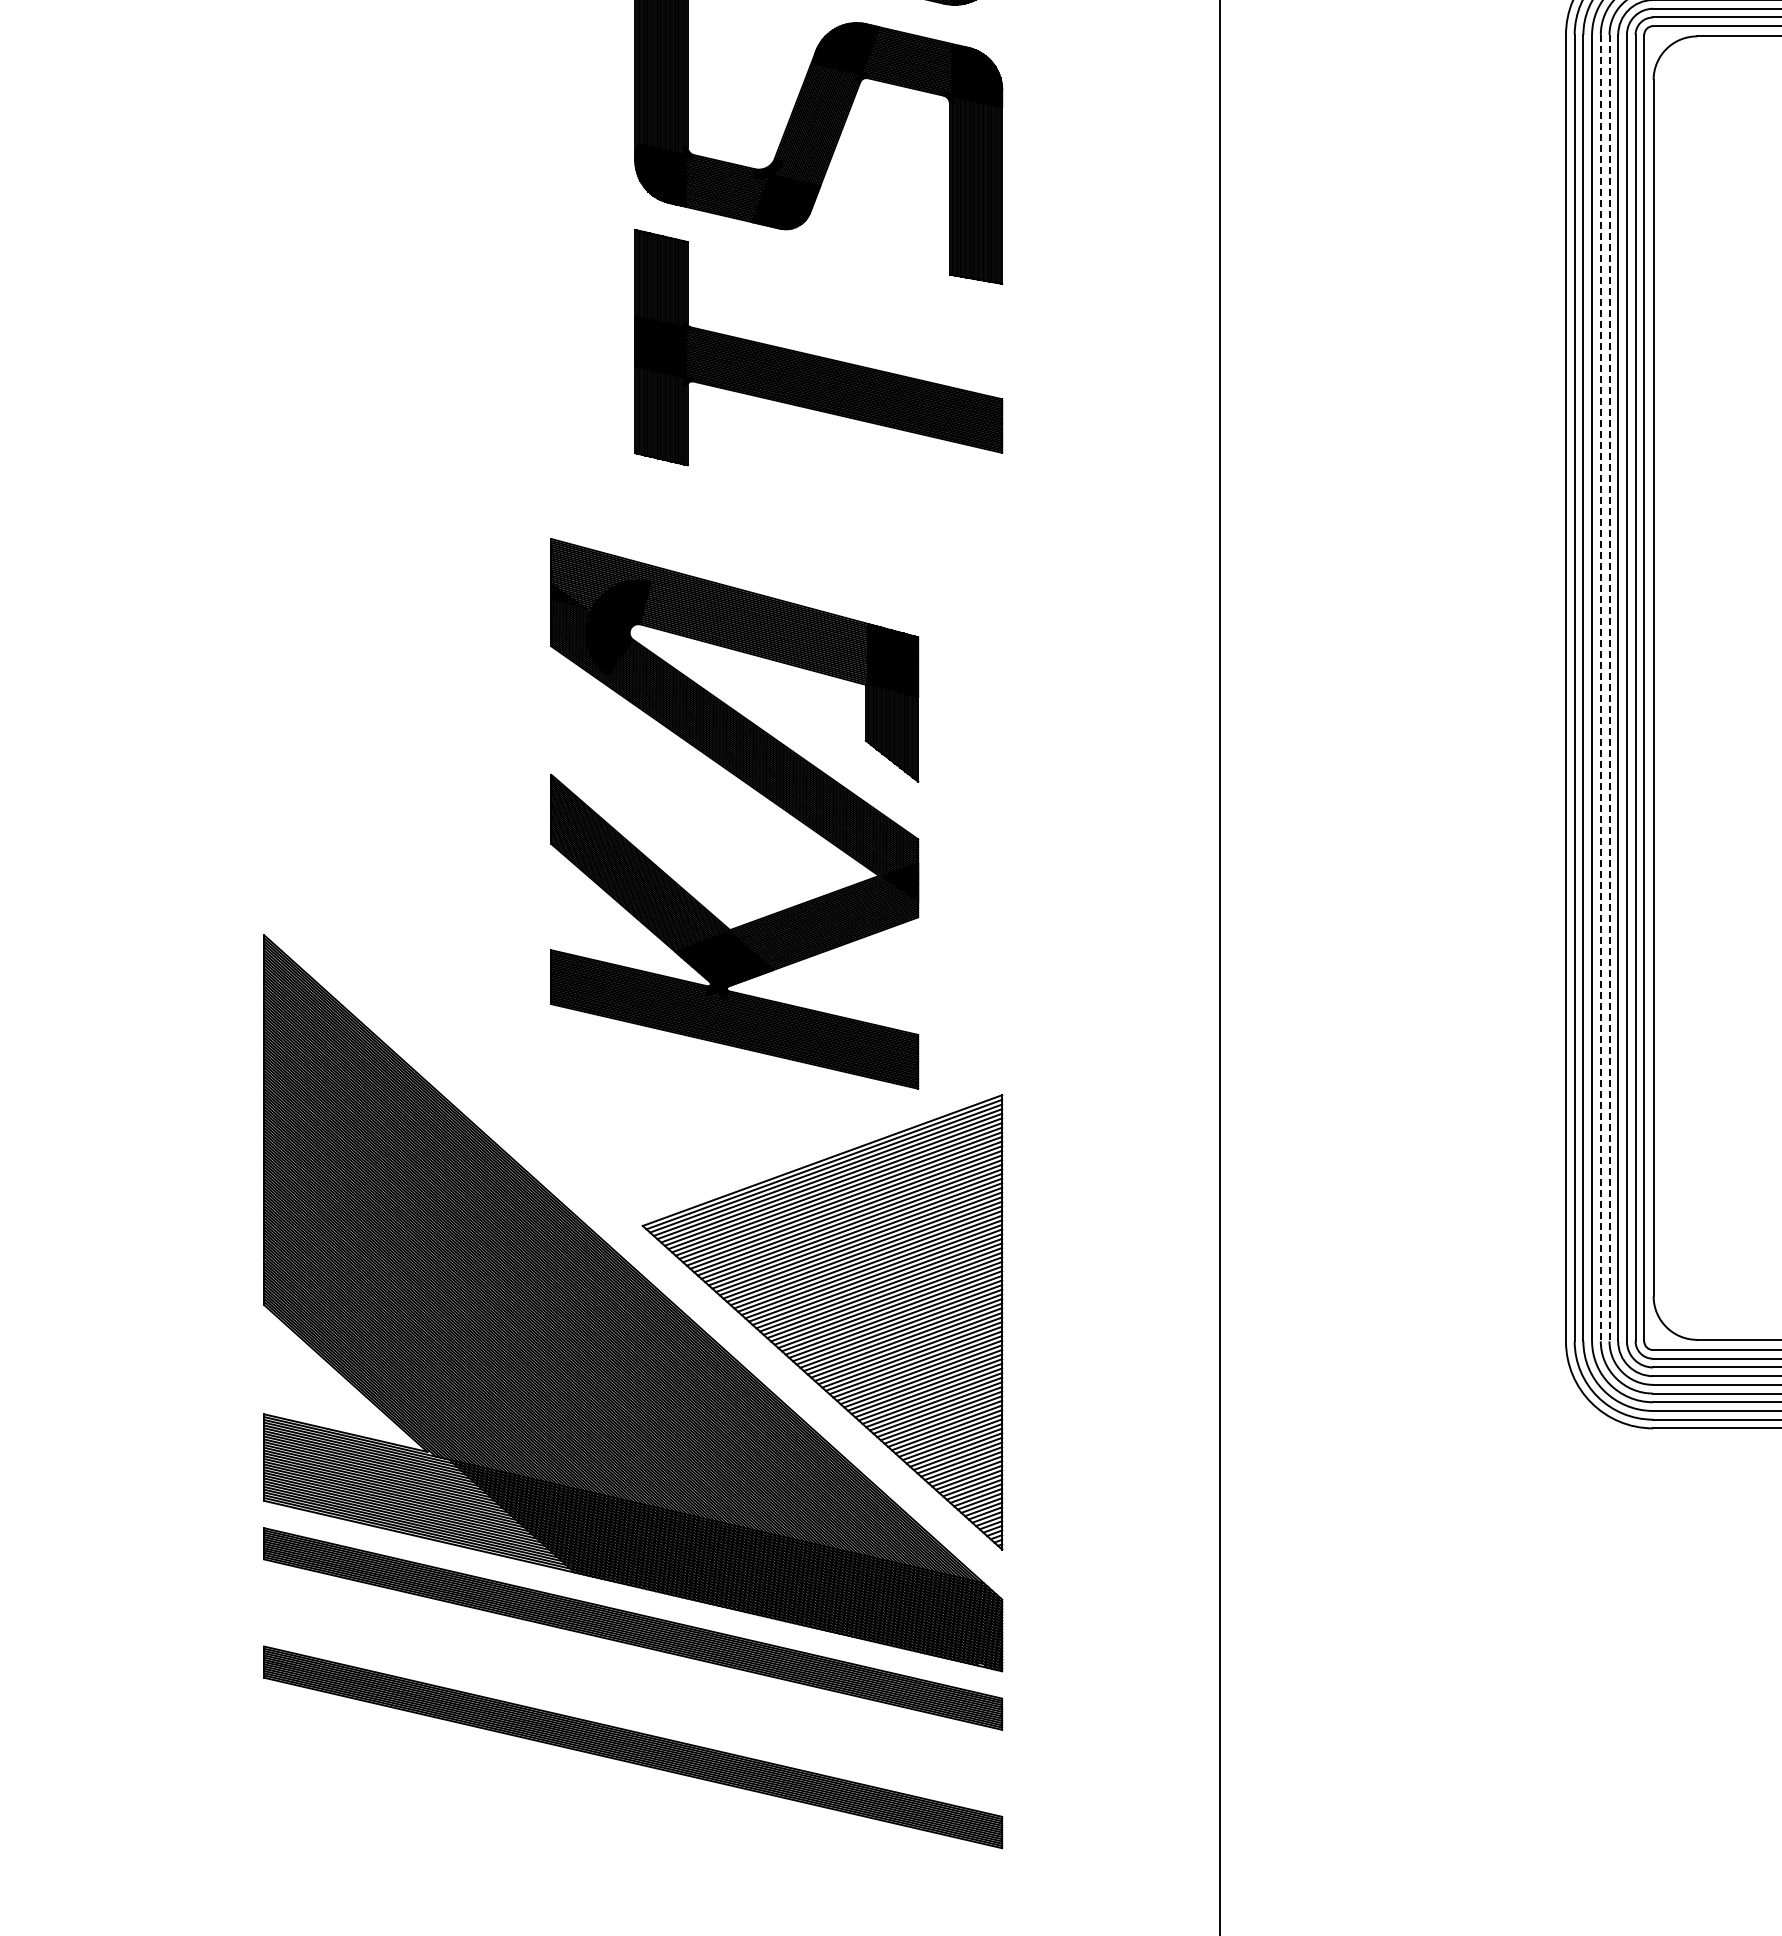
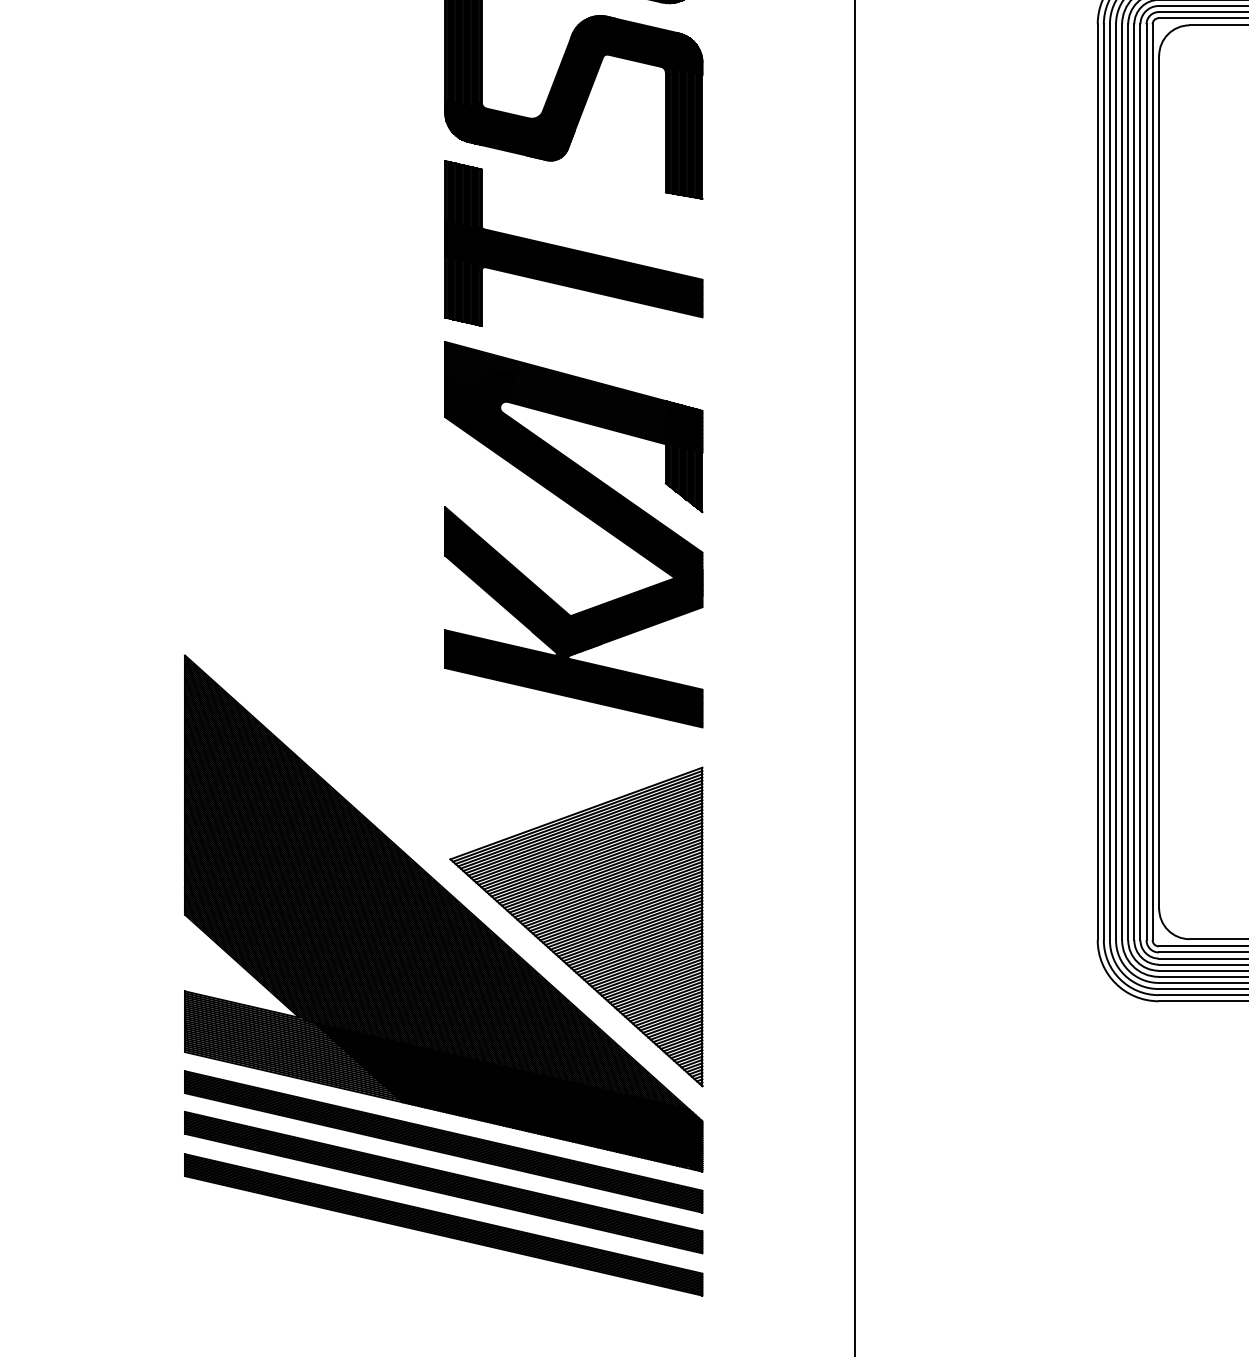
line: (1600, 688) -> (1121, 482), dashed -> solid
line: (1609, 688) -> (1128, 482), dashed -> solid
part: (752, 788) -> (586, 516), moved
part: (633, 1686) -> (443, 1182), added

